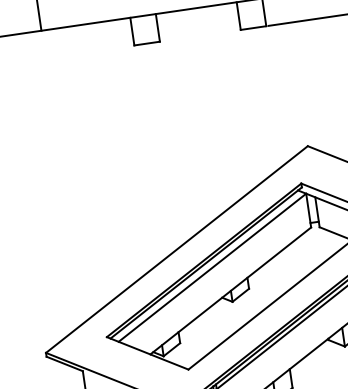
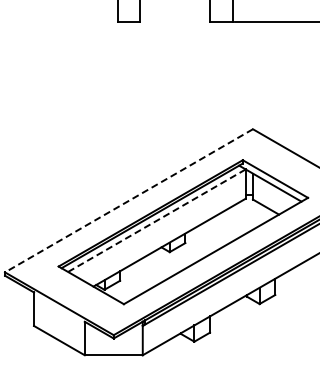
line: (176, 250) -> (128, 201), solid -> dashed
line: (211, 267) -> (156, 220), solid -> dashed

